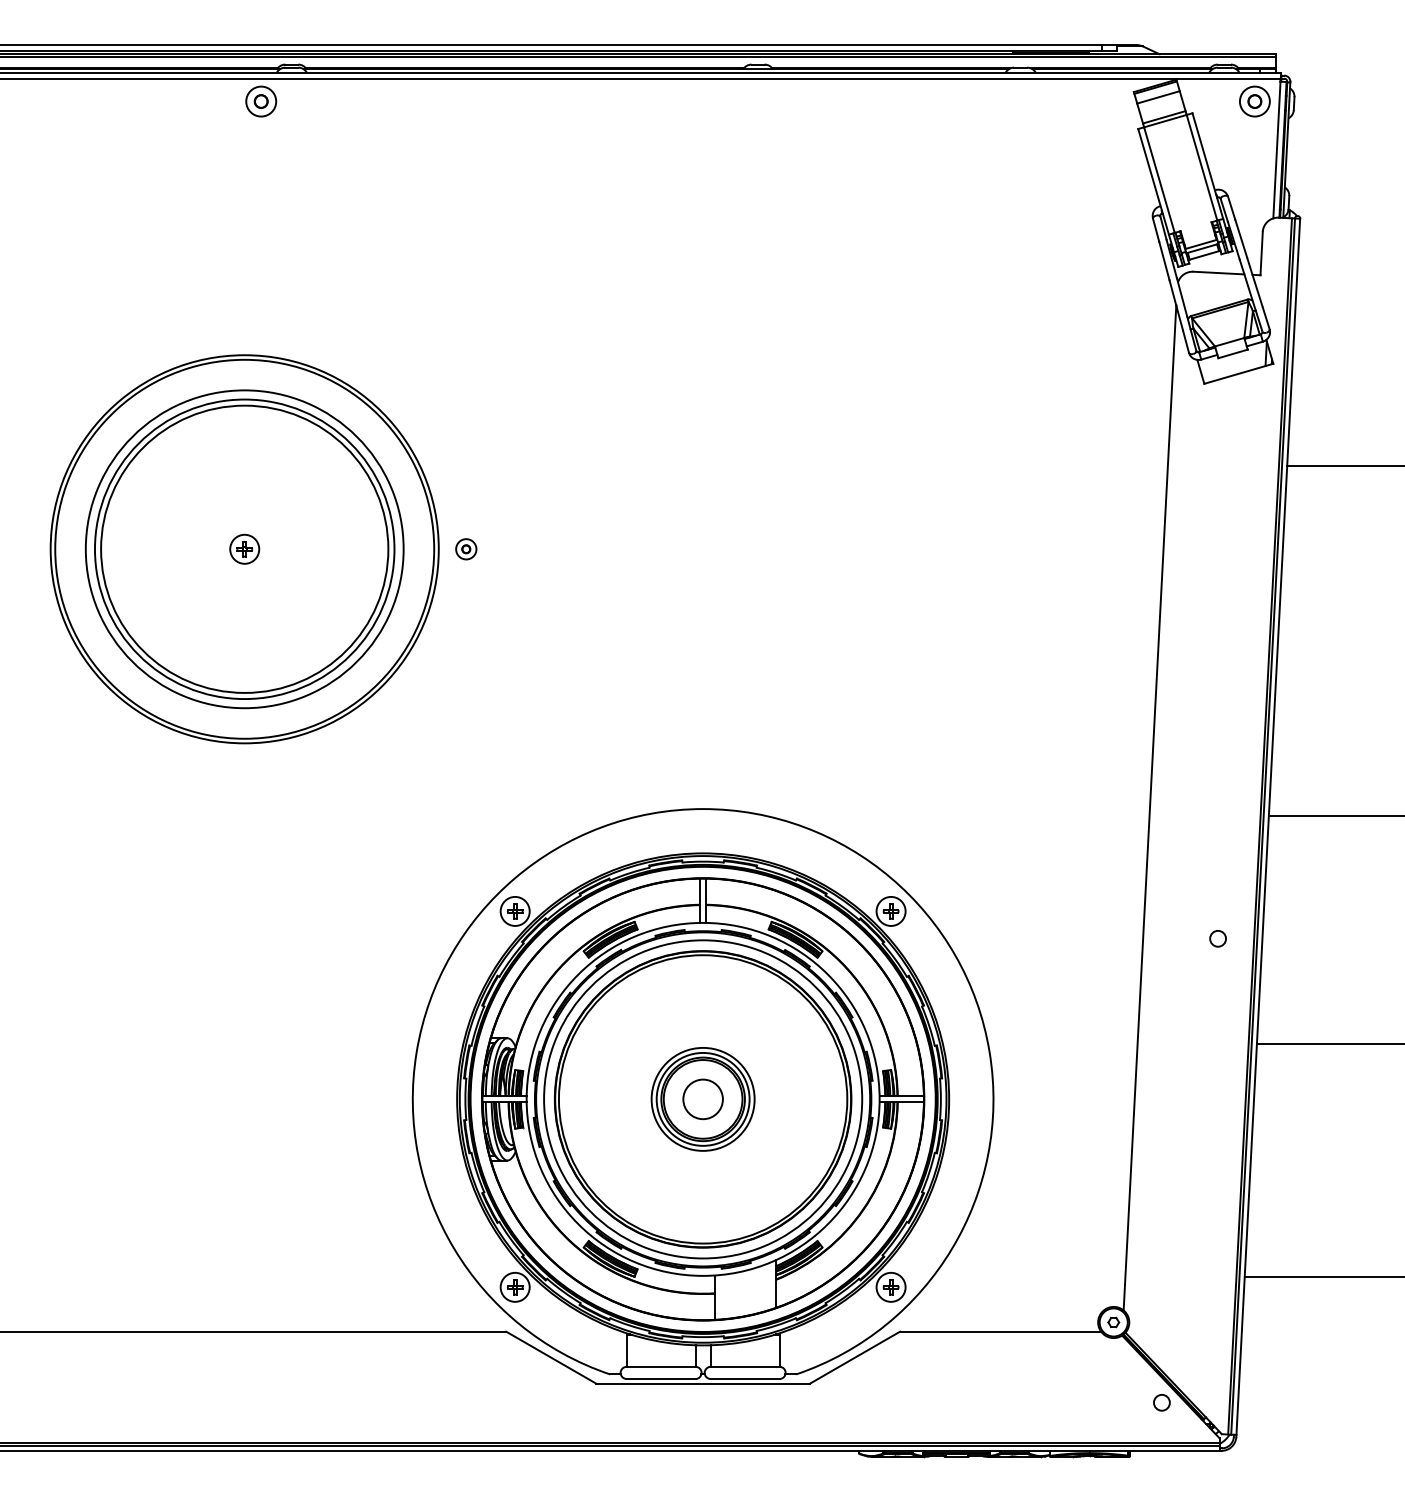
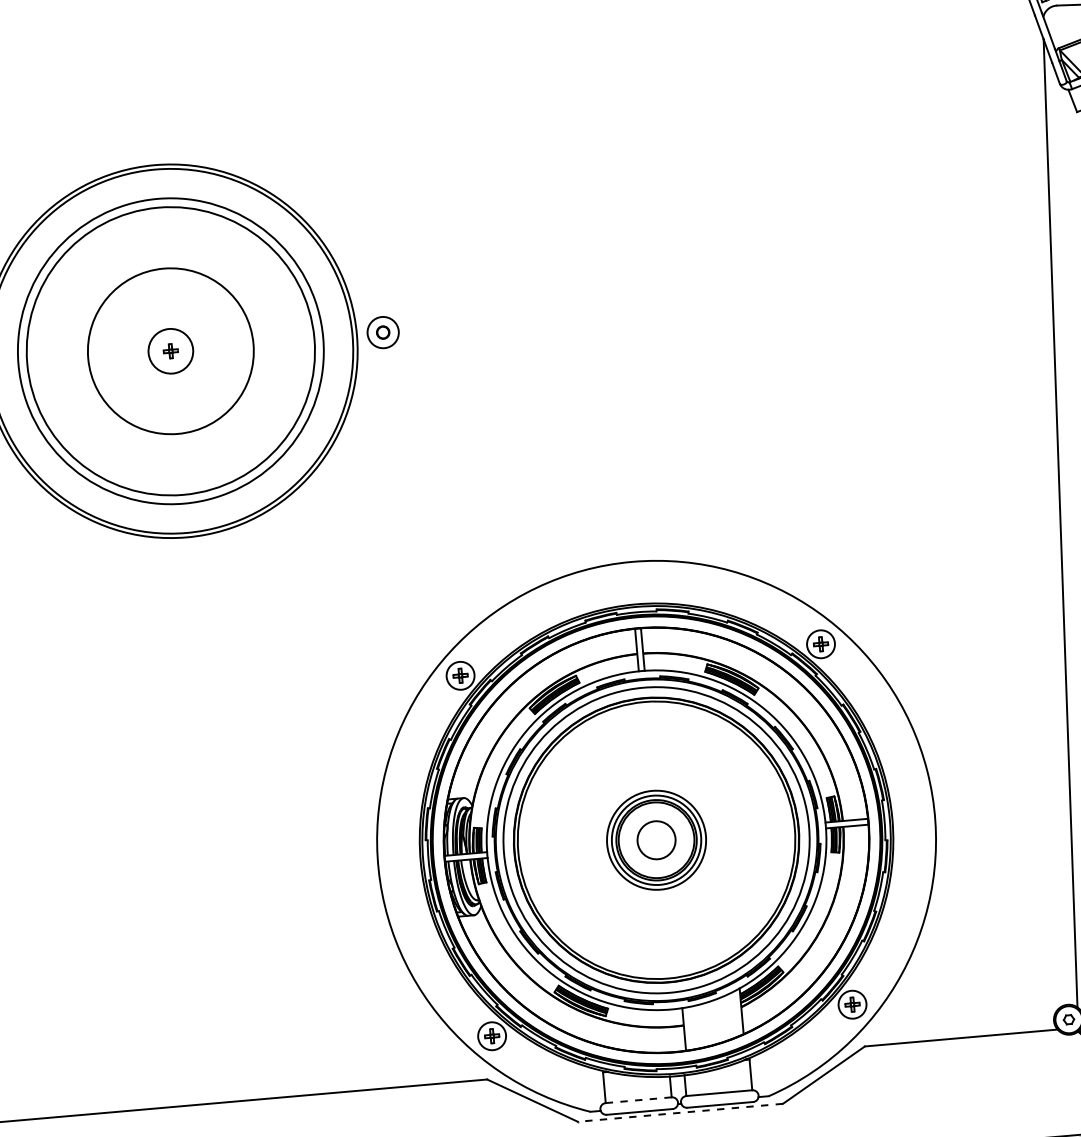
circle: (244, 548) -> (170, 350), size x0.6
circle: (244, 548) -> (170, 350), size x1.6
part: (466, 549) -> (383, 332), size x1.6
line: (660, 1366) -> (638, 1099), solid -> dashed
line: (703, 1383) -> (680, 1112), solid -> dashed

